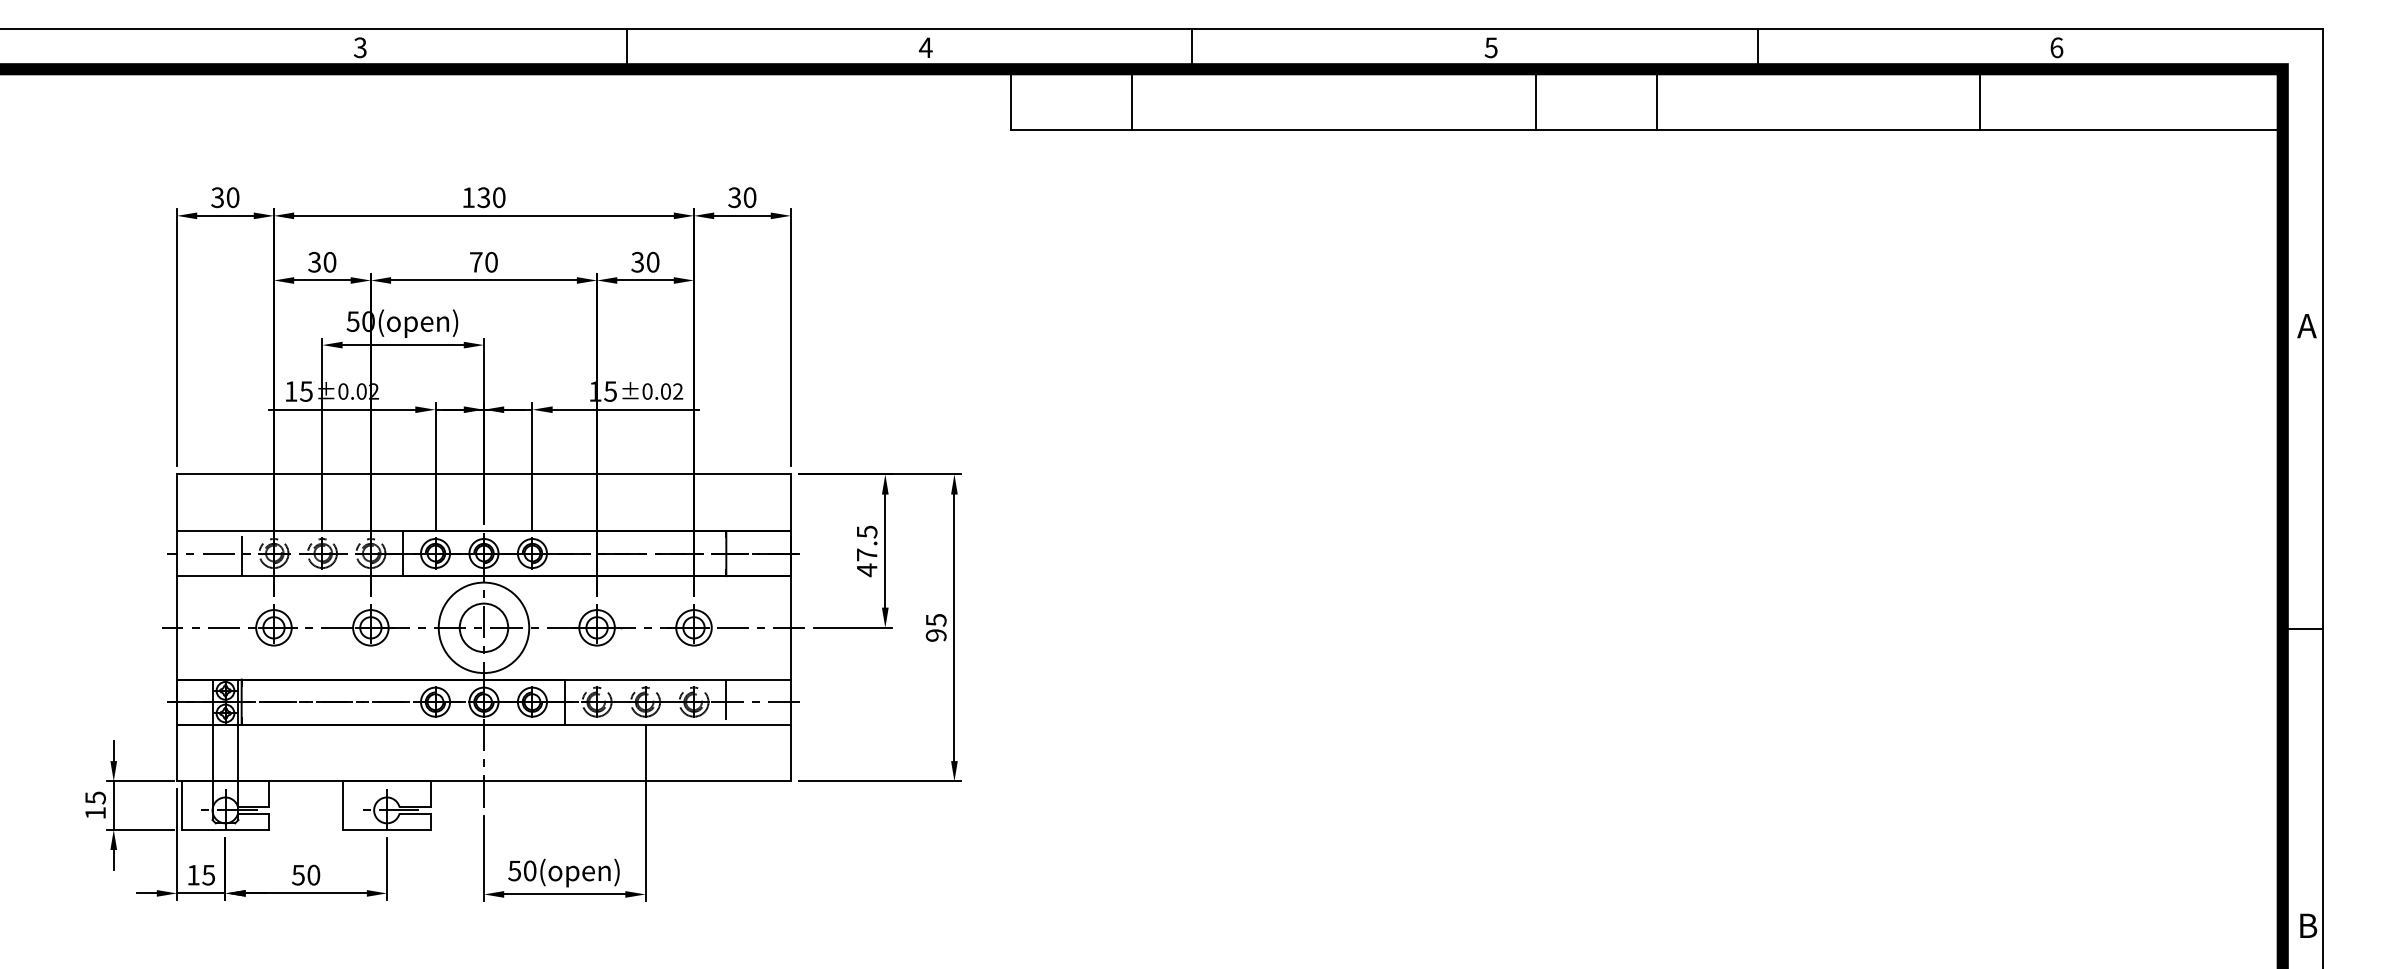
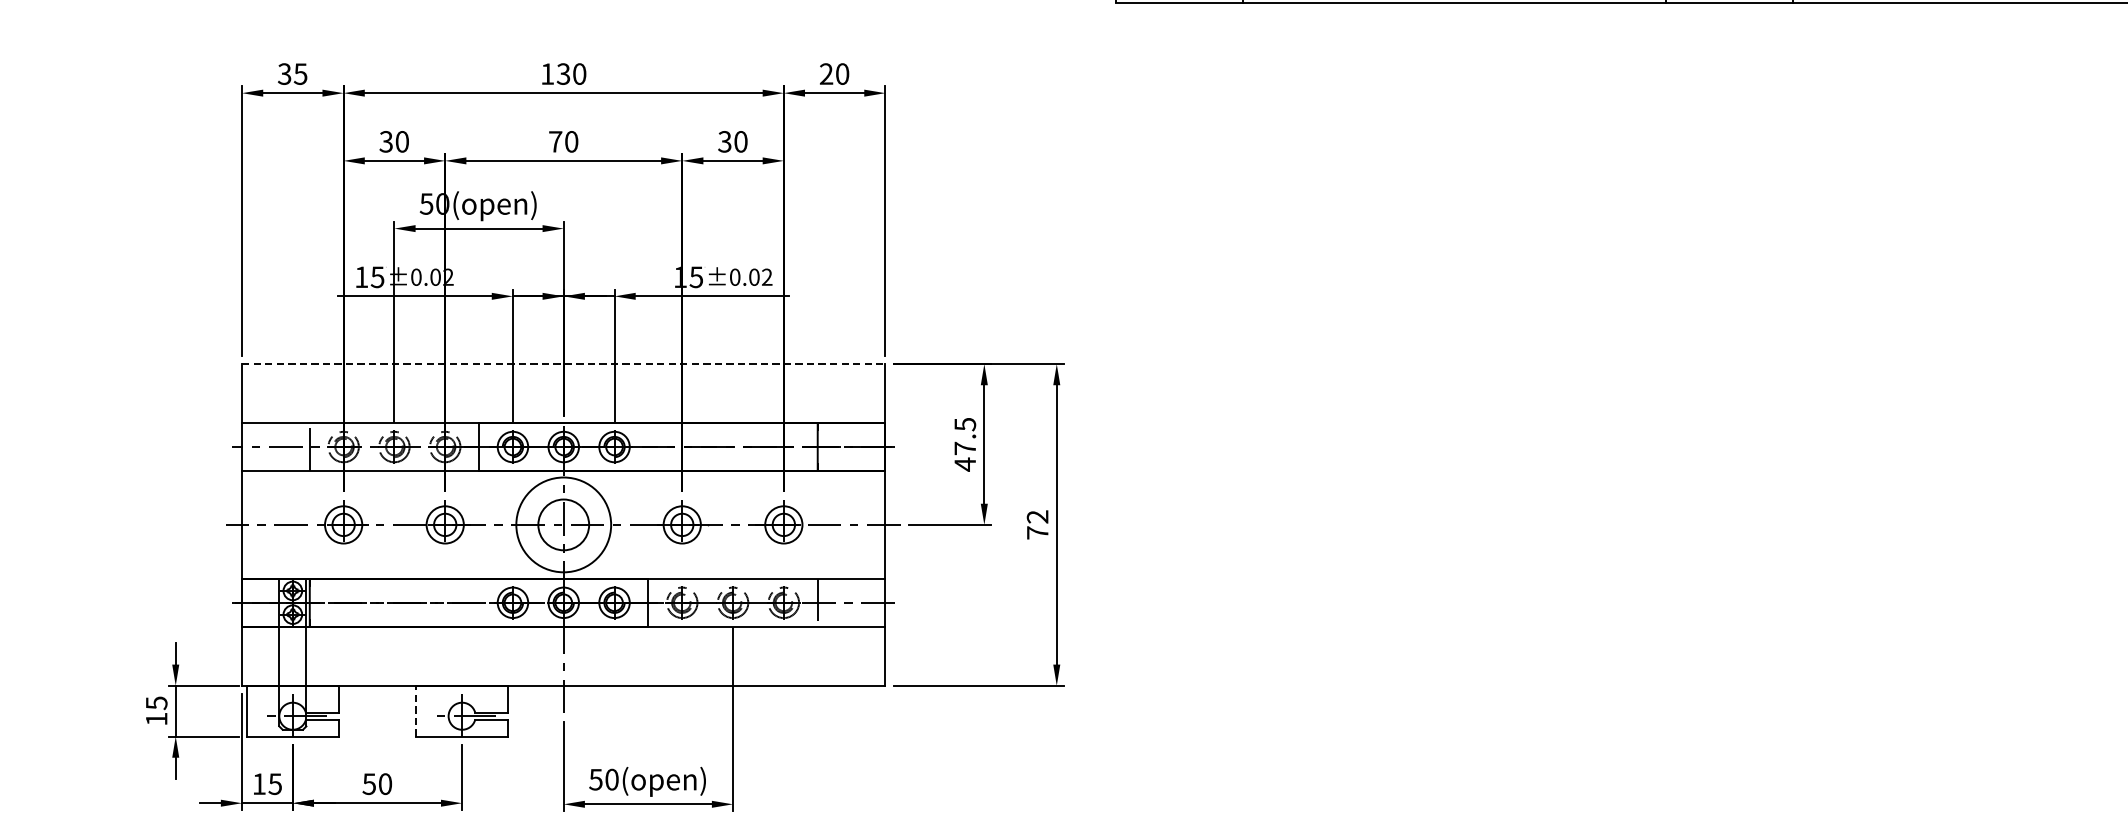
text: (232, 197) -> (300, 73), 30 -> 35
text: (734, 197) -> (826, 73), 30 -> 20
line: (483, 474) -> (563, 364), solid -> dashed
text: (935, 627) -> (1036, 524), 95 -> 72
line: (343, 805) -> (416, 711), solid -> dashed

